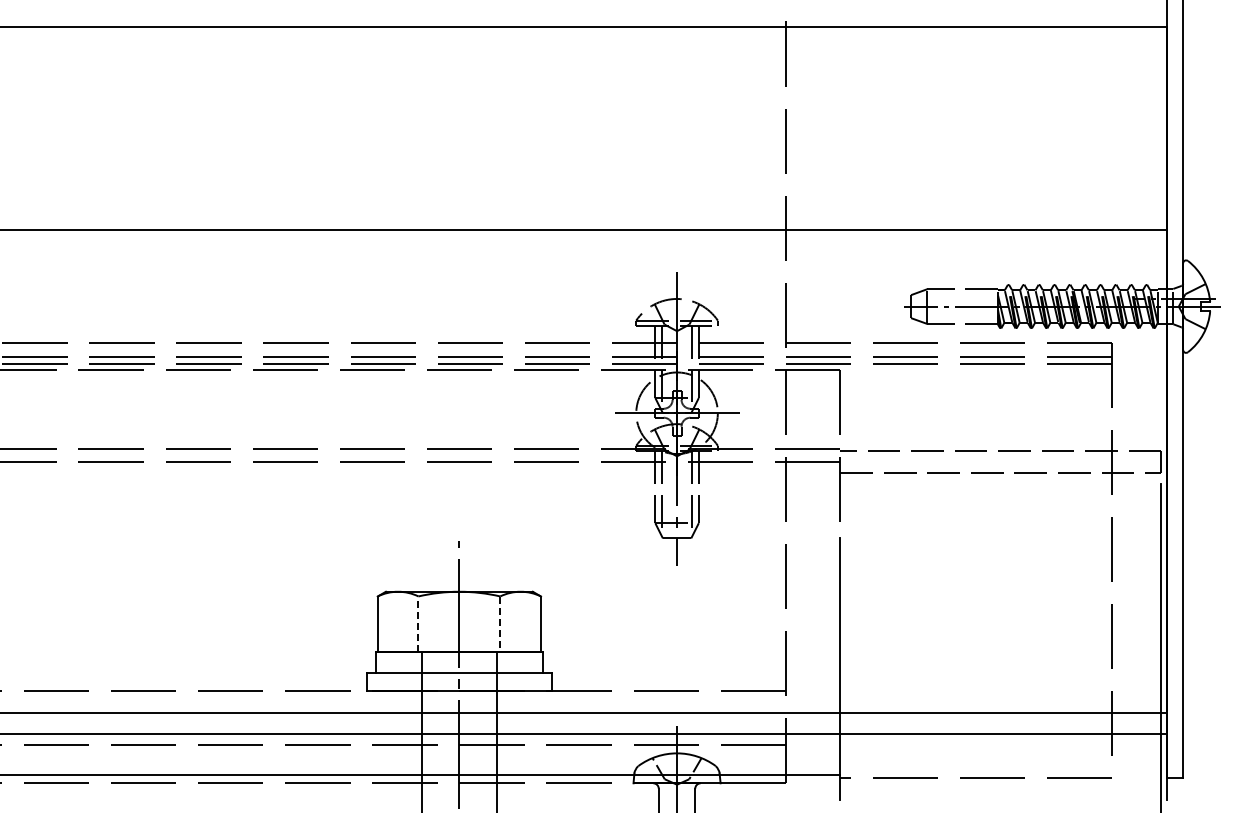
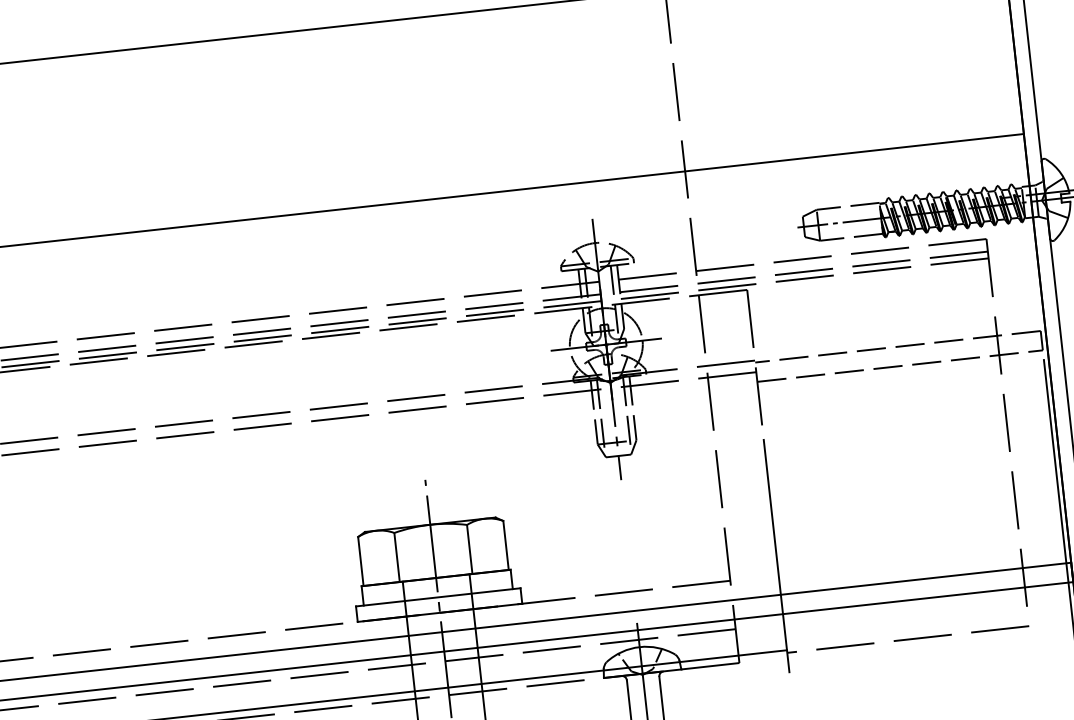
line: (418, 624) -> (397, 557), dashed -> solid
line: (500, 624) -> (470, 549), dashed -> solid

